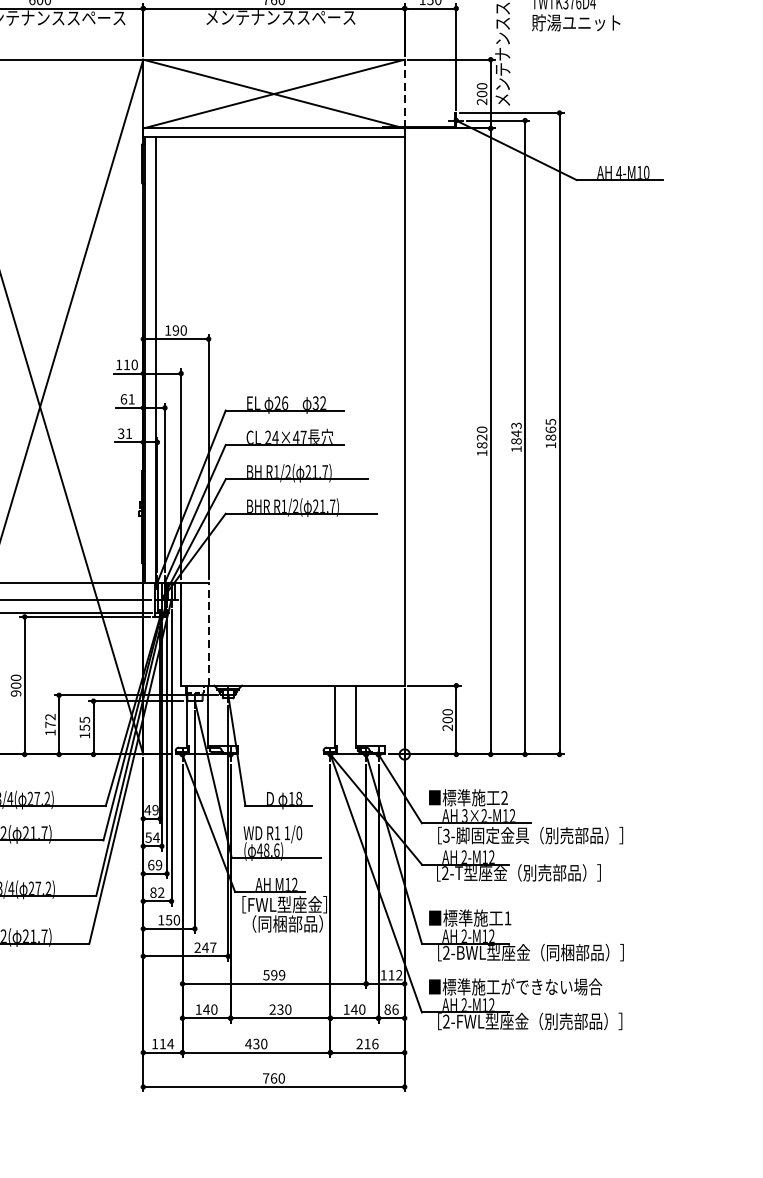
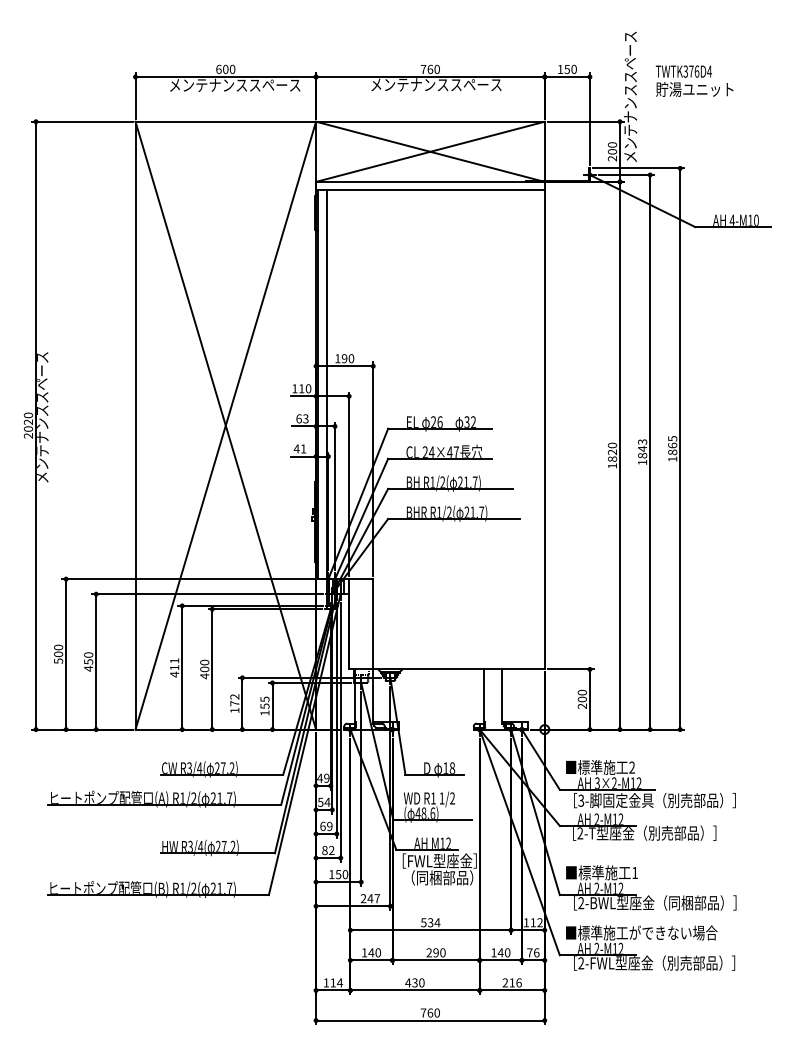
line: (404, 93) -> (544, 151), dashed -> solid
text: (131, 398) -> (305, 418), 61 -> 63
text: (120, 433) -> (296, 448), 31 -> 41
line: (208, 633) -> (373, 623), dashed -> solid
text: (15, 693) -> (204, 676), 900 -> 400
text: (299, 833) -> (452, 798), 1/0 -> 1/2
text: (277, 974) -> (433, 922), 599 -> 534
text: (279, 1009) -> (435, 952), 230 -> 290
text: (387, 1009) -> (529, 952), 86 -> 76

